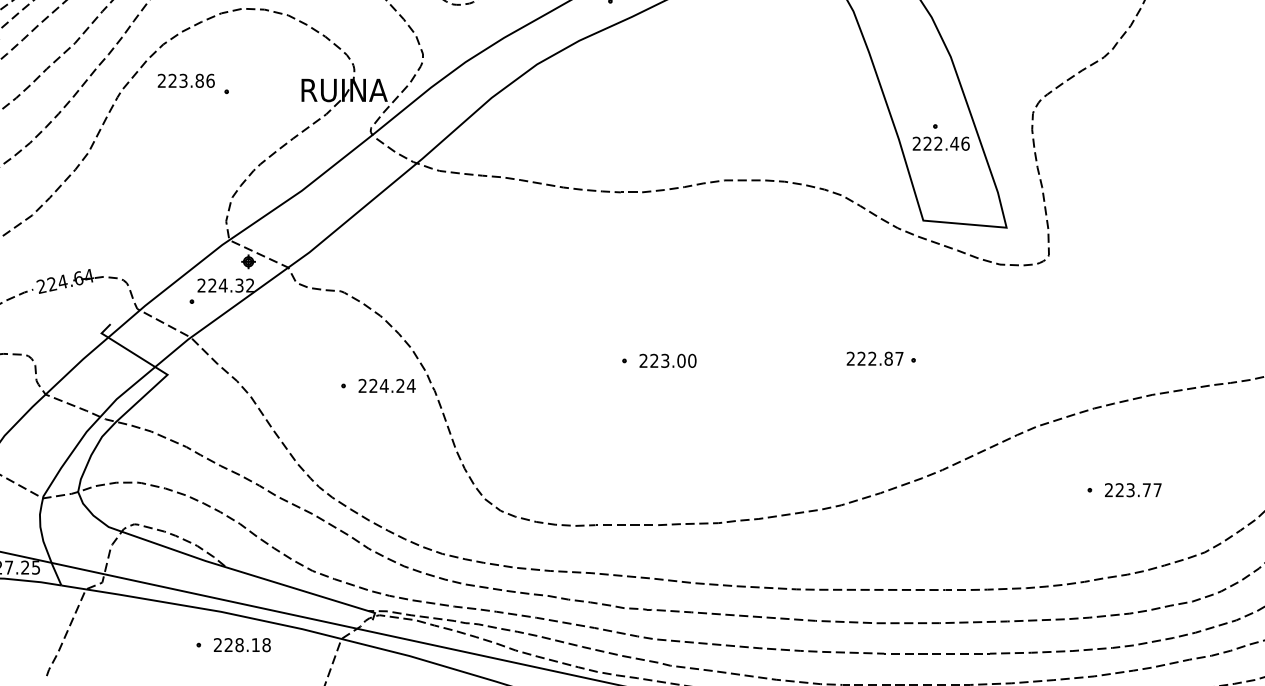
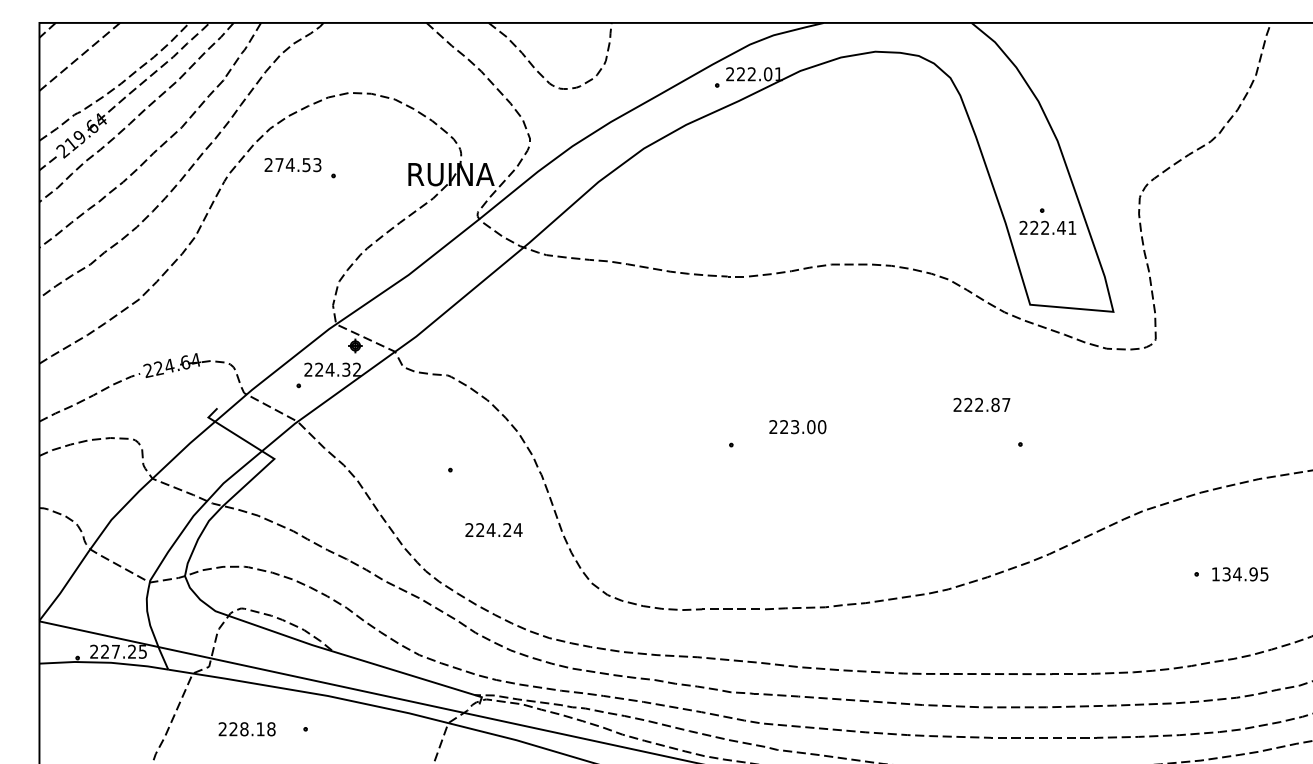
text: (191, 81) -> (298, 165), 223.86 -> 274.53
text: (965, 143) -> (1072, 227), 222.46 -> 222.41
text: (874, 358) -> (981, 404), moved
text: (667, 361) -> (797, 427), moved
text: (386, 385) -> (493, 529), moved
text: (1132, 490) -> (1239, 574), 223.77 -> 134.95
text: (241, 645) -> (246, 729), moved

